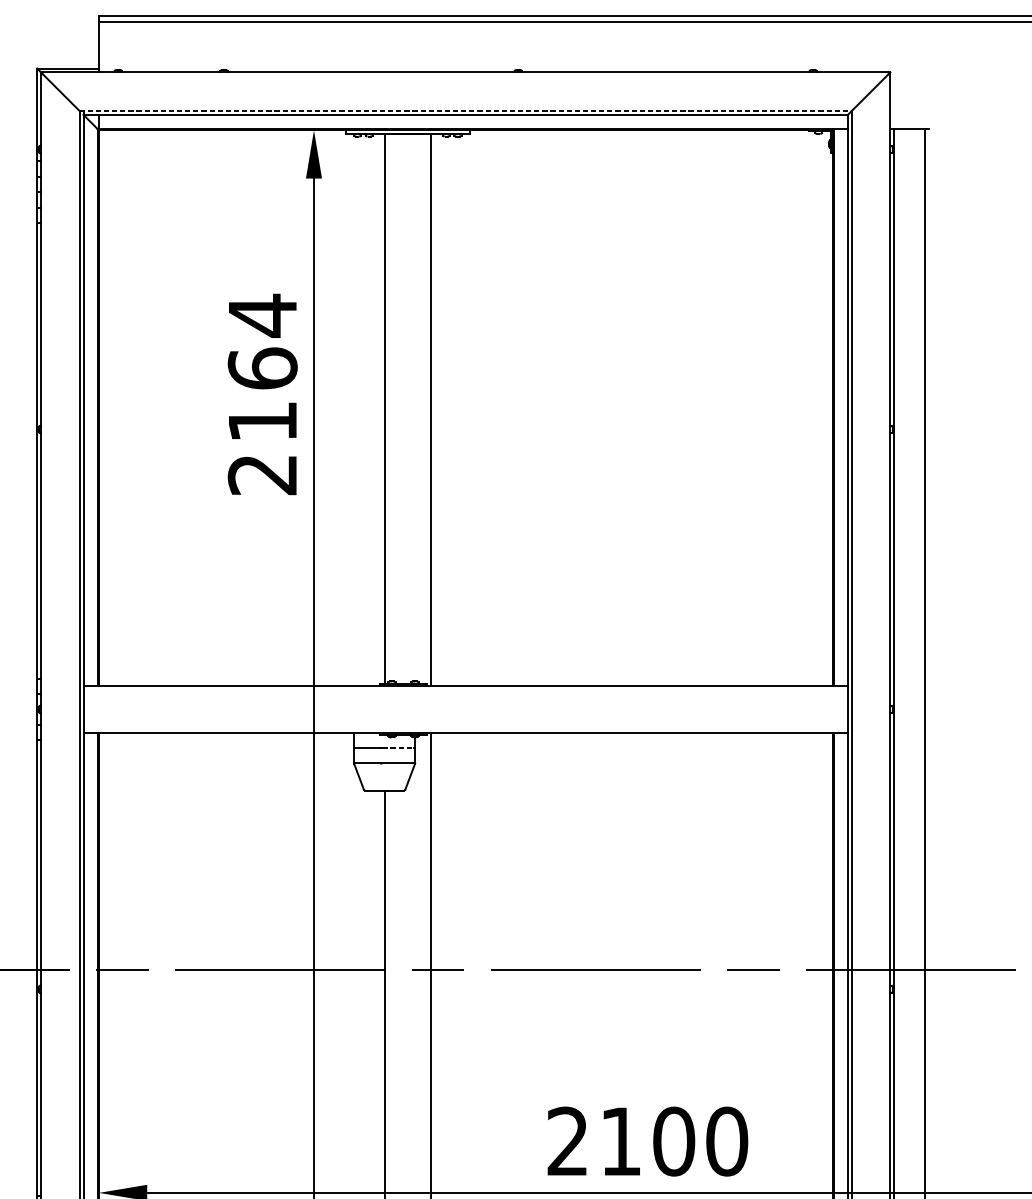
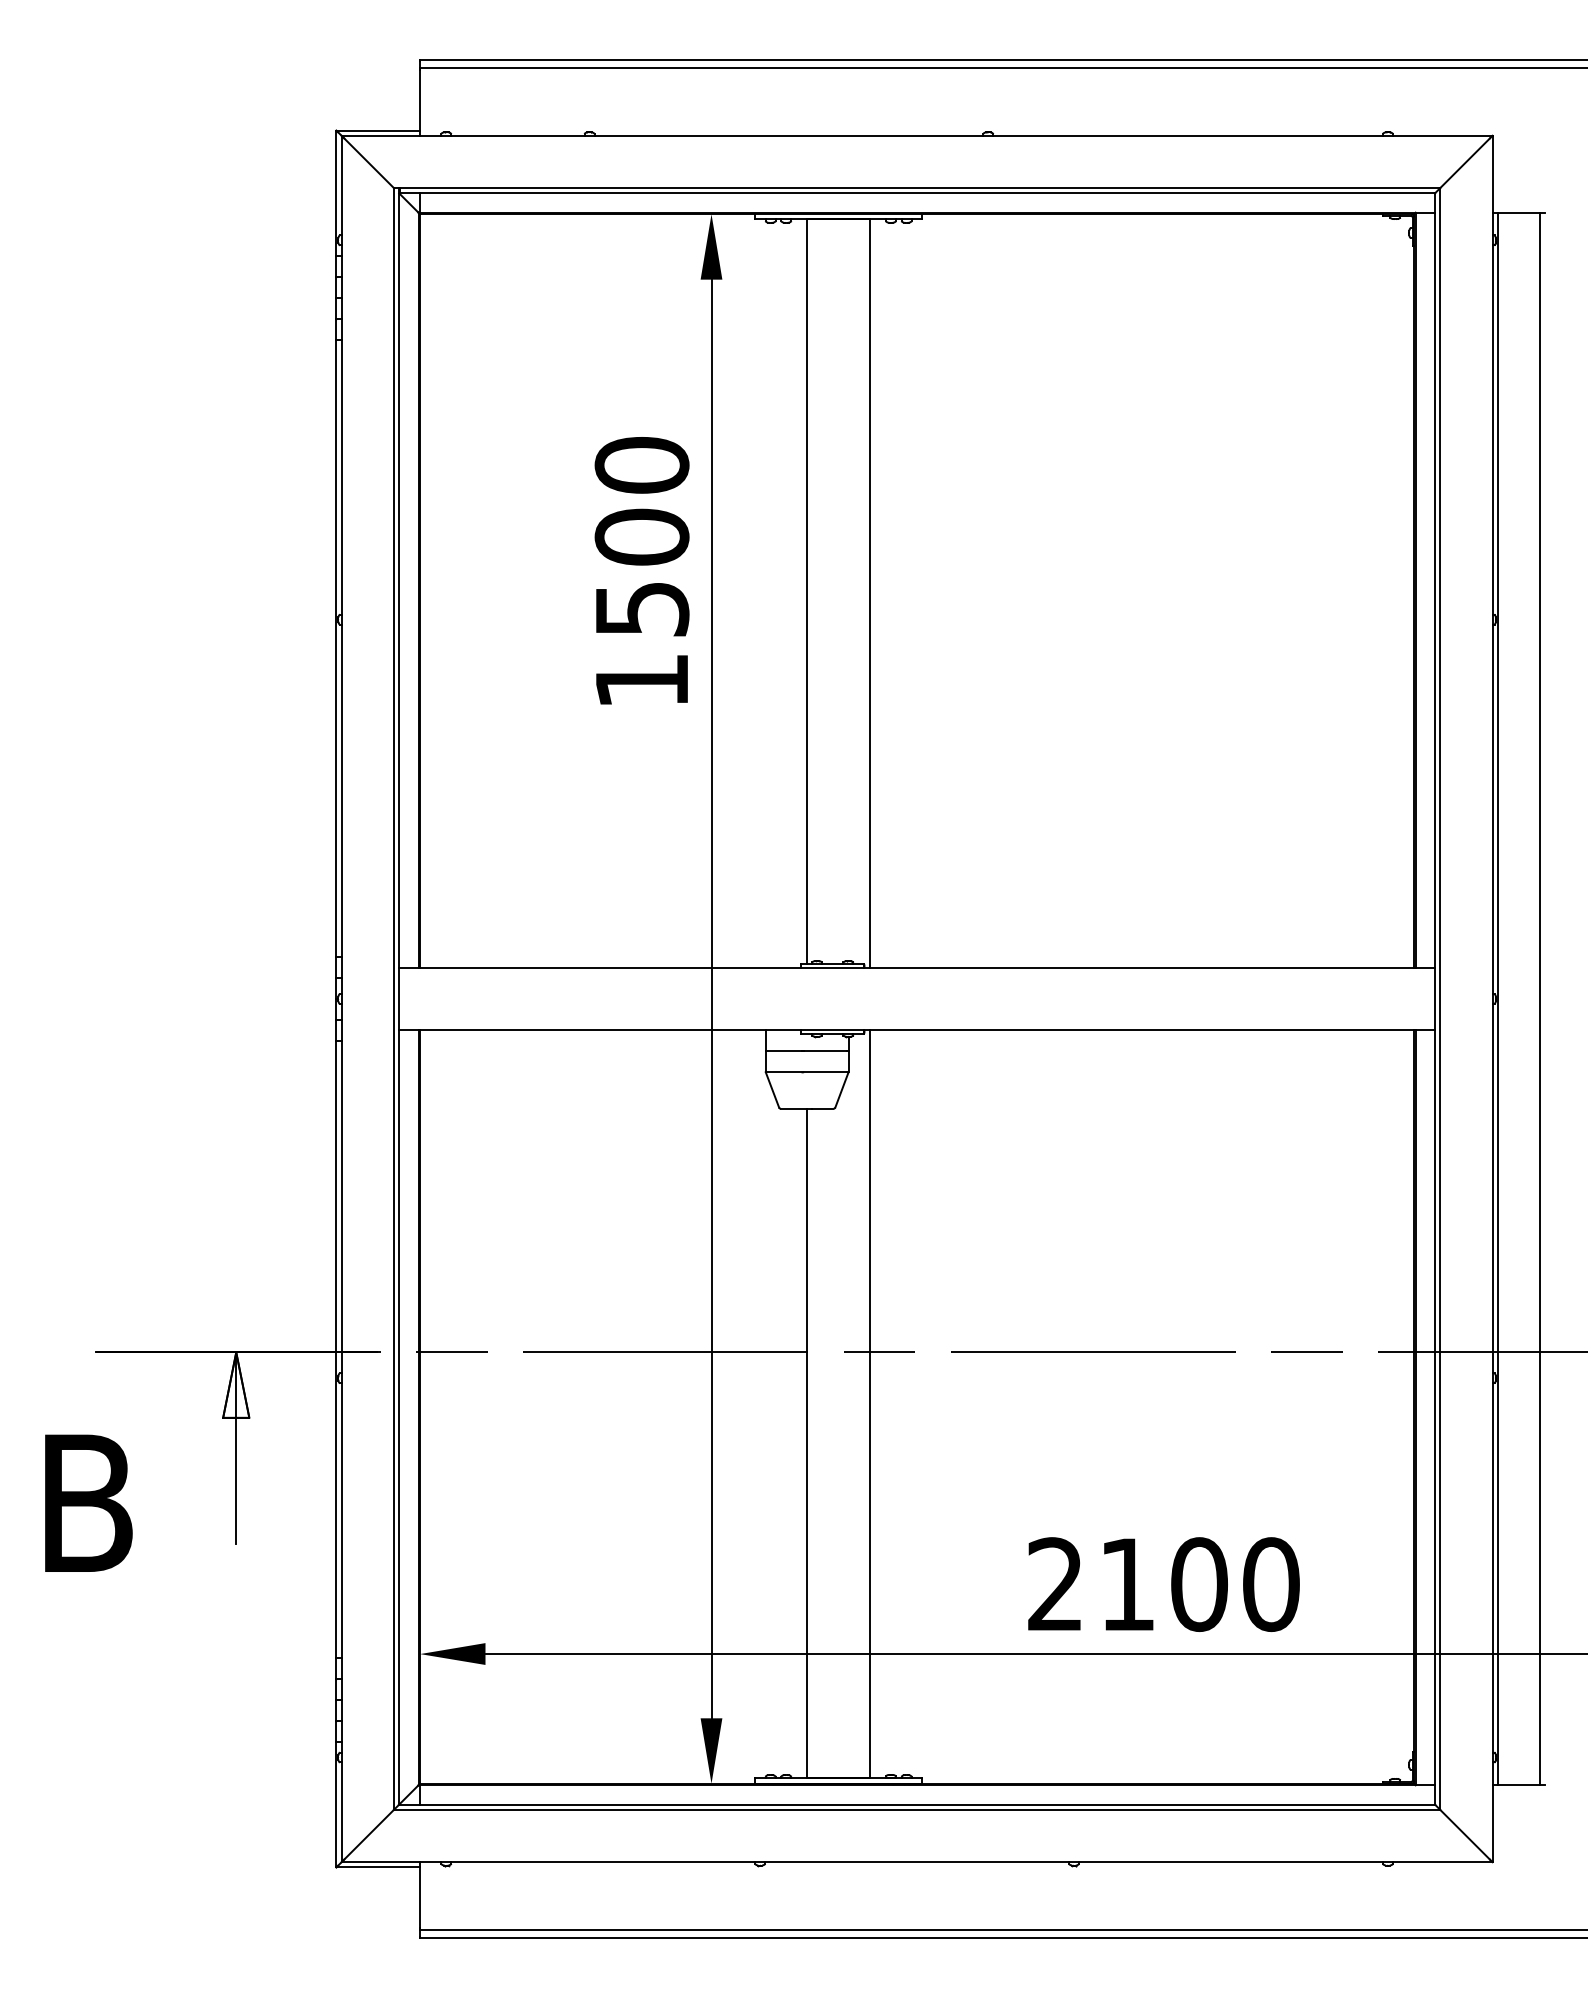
line: (466, 111) -> (917, 188), dashed -> solid
text: (262, 393) -> (641, 571), 2164 -> 1500
line: (398, 748) -> (826, 1051), dashed -> solid

